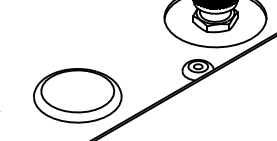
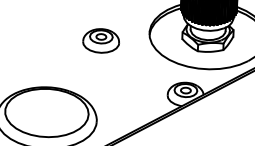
part: (122, 26) -> (101, 40), added

